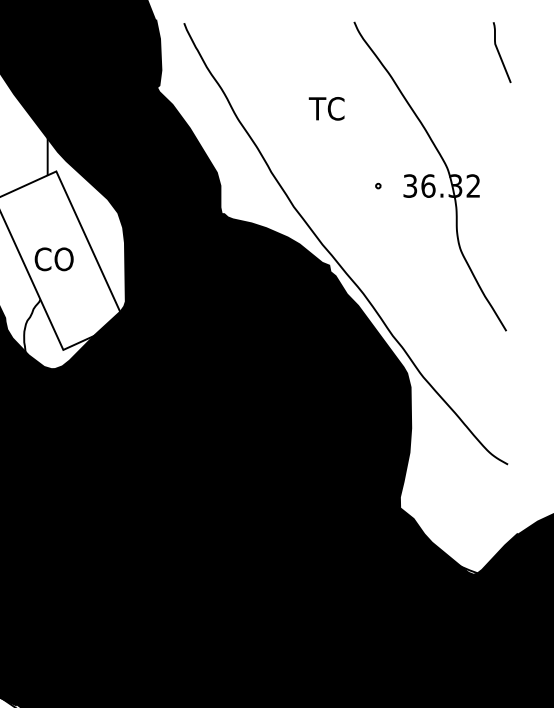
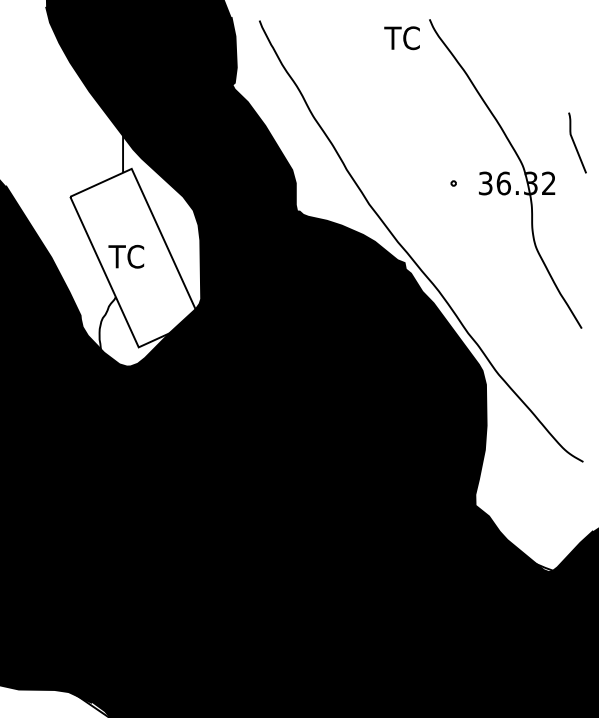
curve: (500, 53) -> (575, 143), moved
text: (326, 109) -> (401, 38), moved
text: (53, 259) -> (128, 256), CO -> TC

